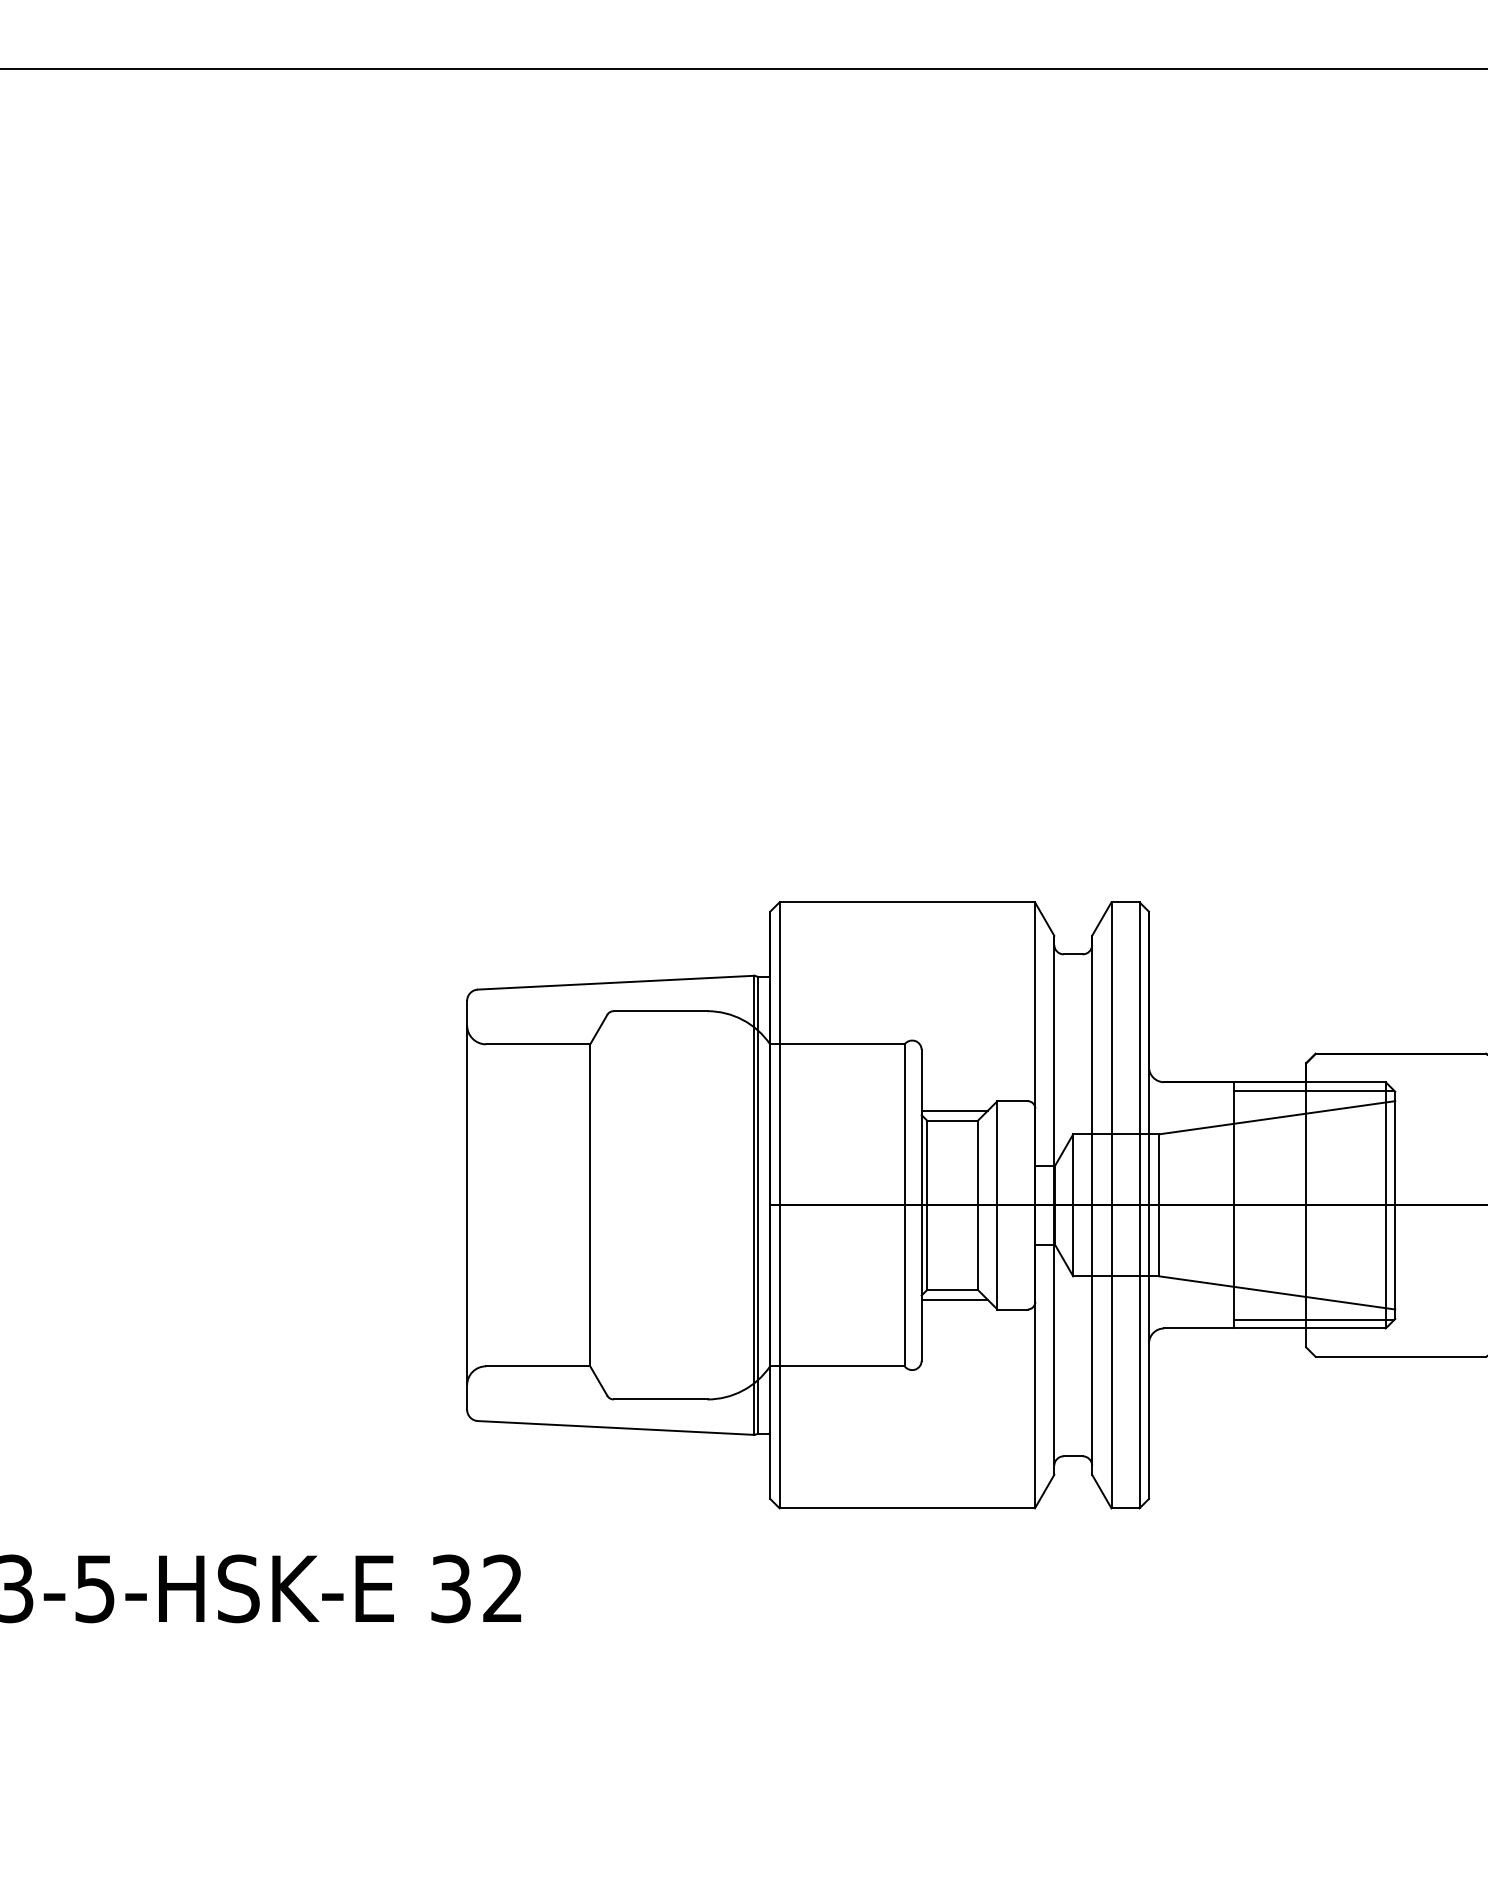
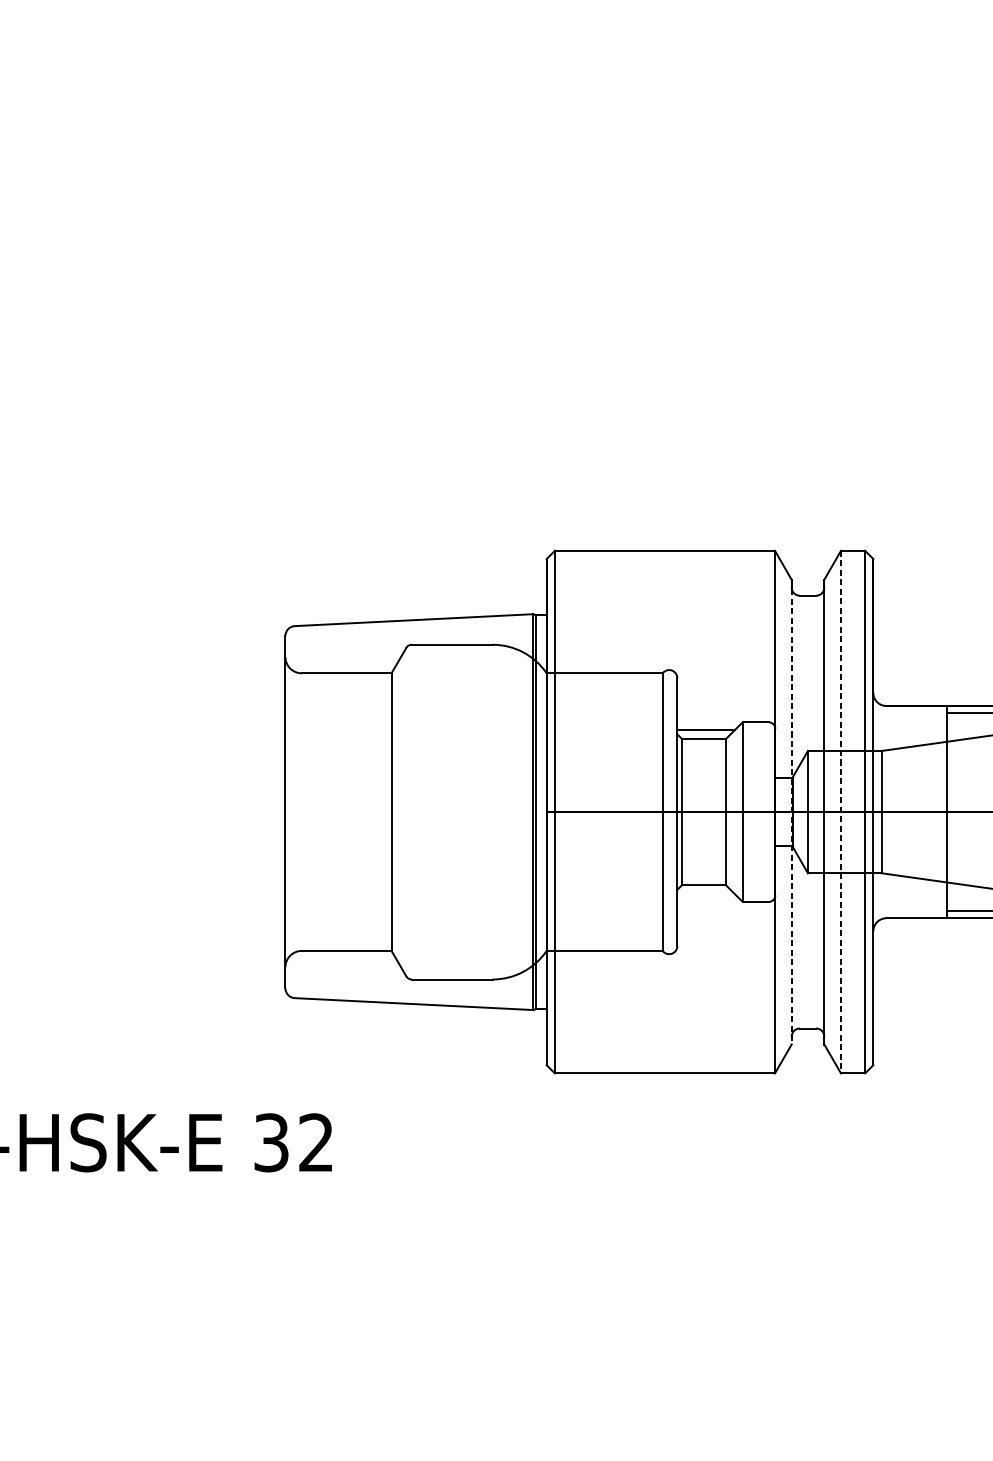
line: (1054, 1205) -> (791, 812), solid -> dashed
line: (1111, 1205) -> (841, 812), solid -> dashed
line: (954, 1300) -> (705, 894), removed

